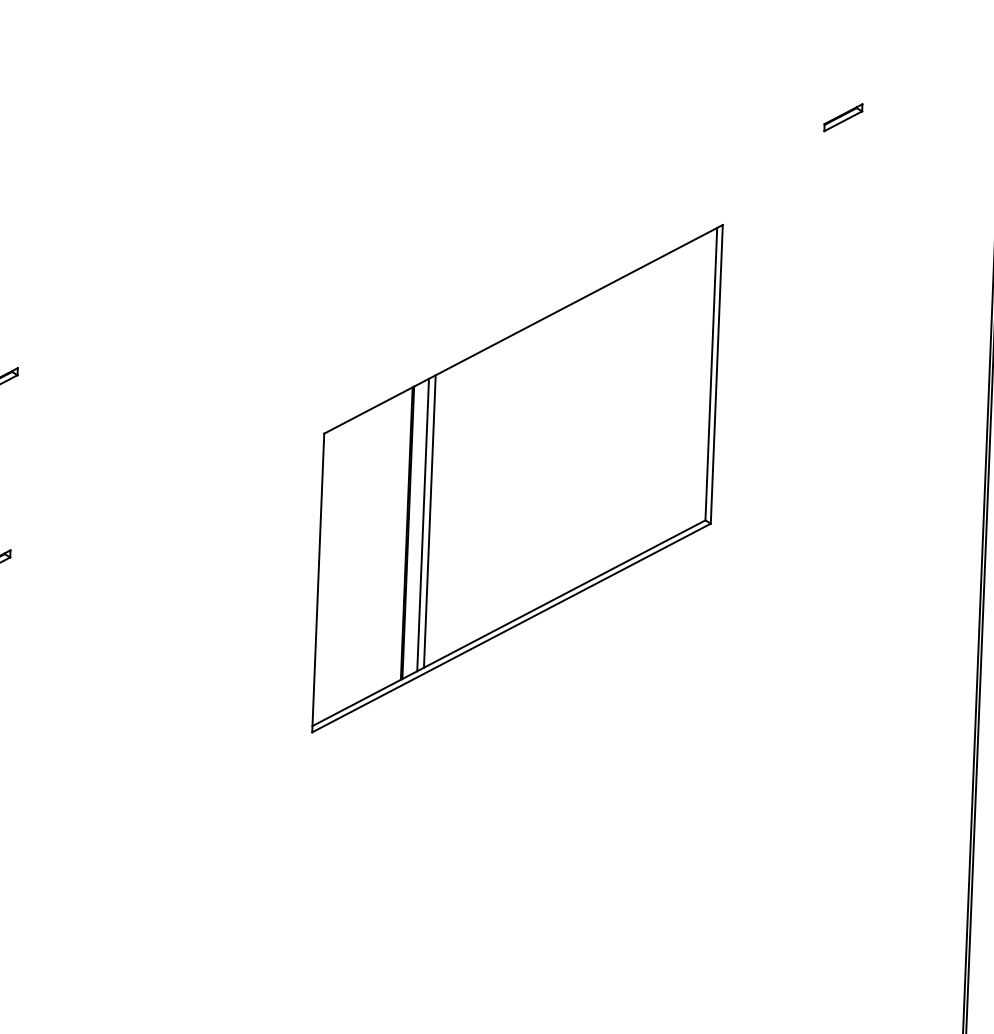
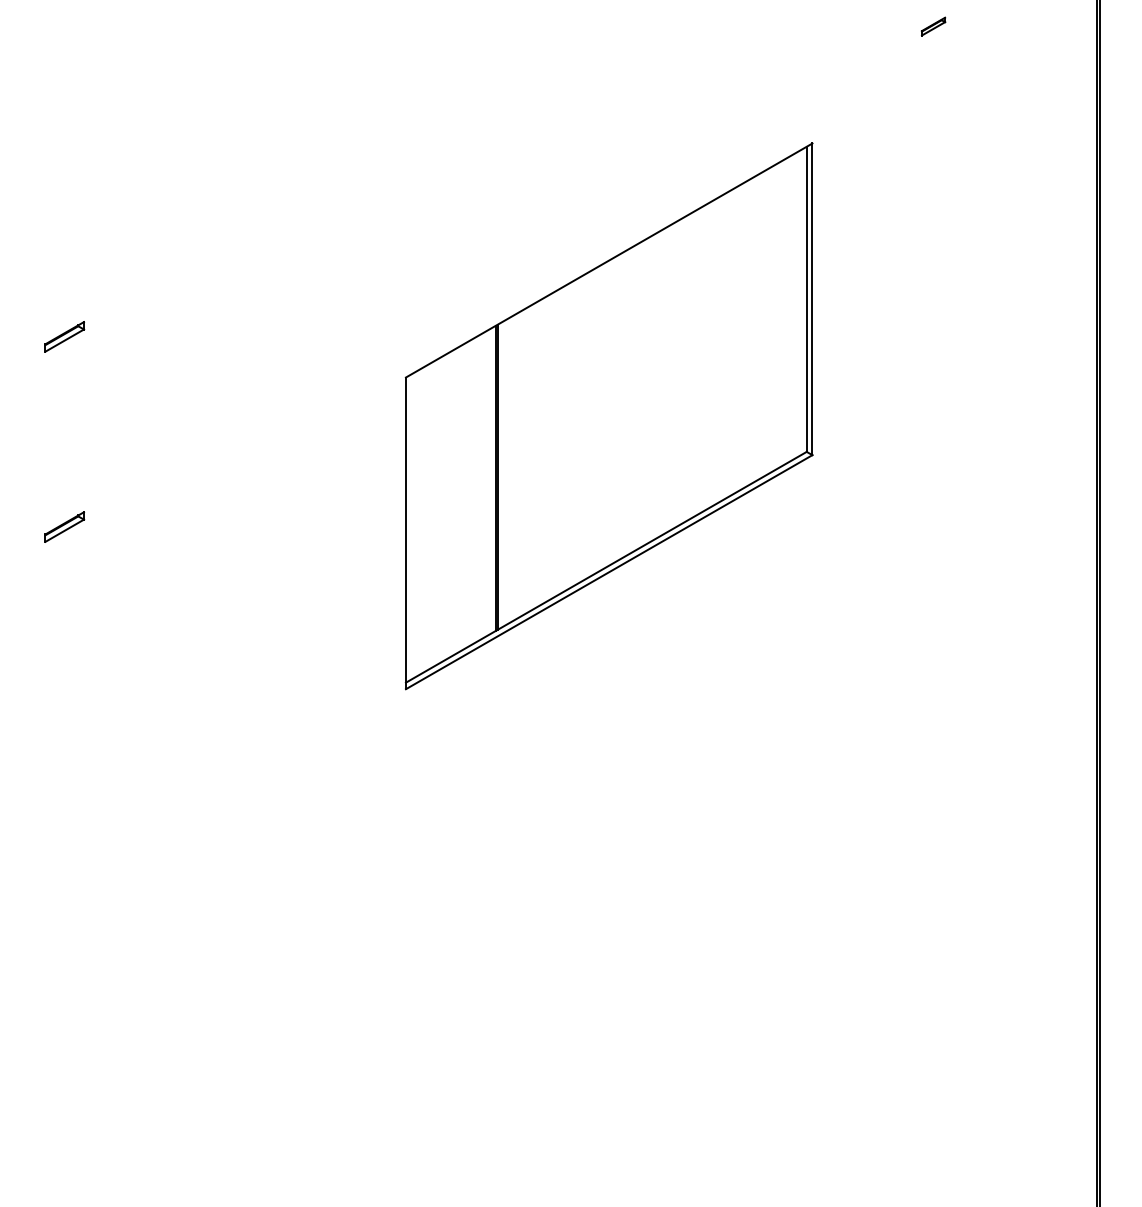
part: (843, 117) -> (933, 26), size x0.6
line: (429, 521) -> (519, 464), removed
line: (422, 524) -> (512, 468), removed

